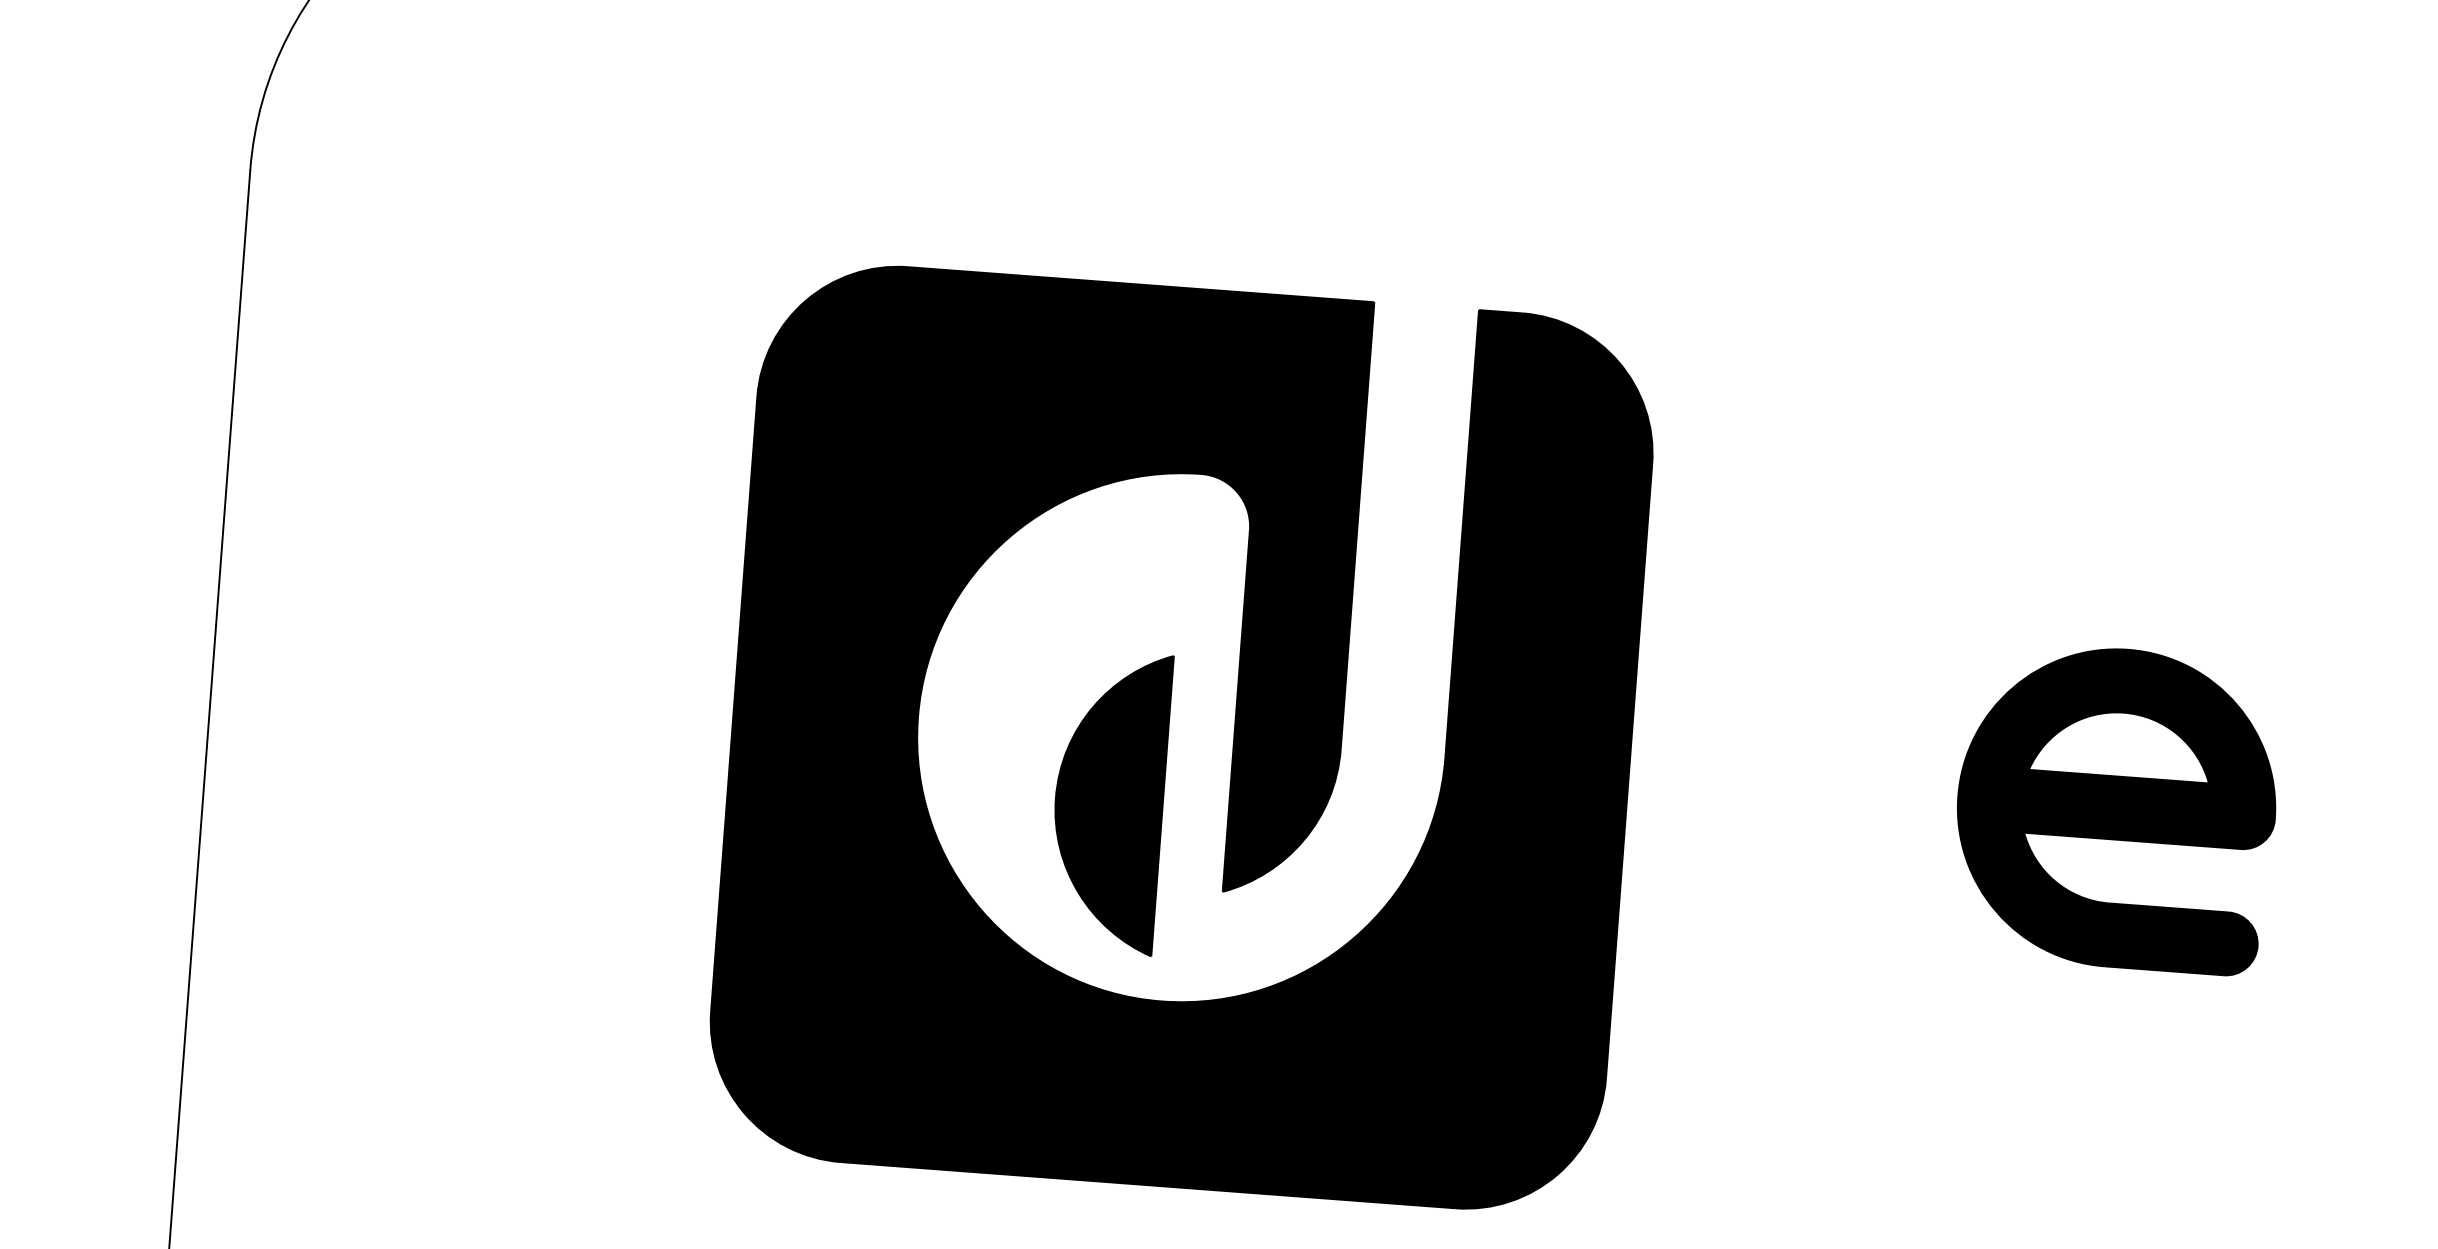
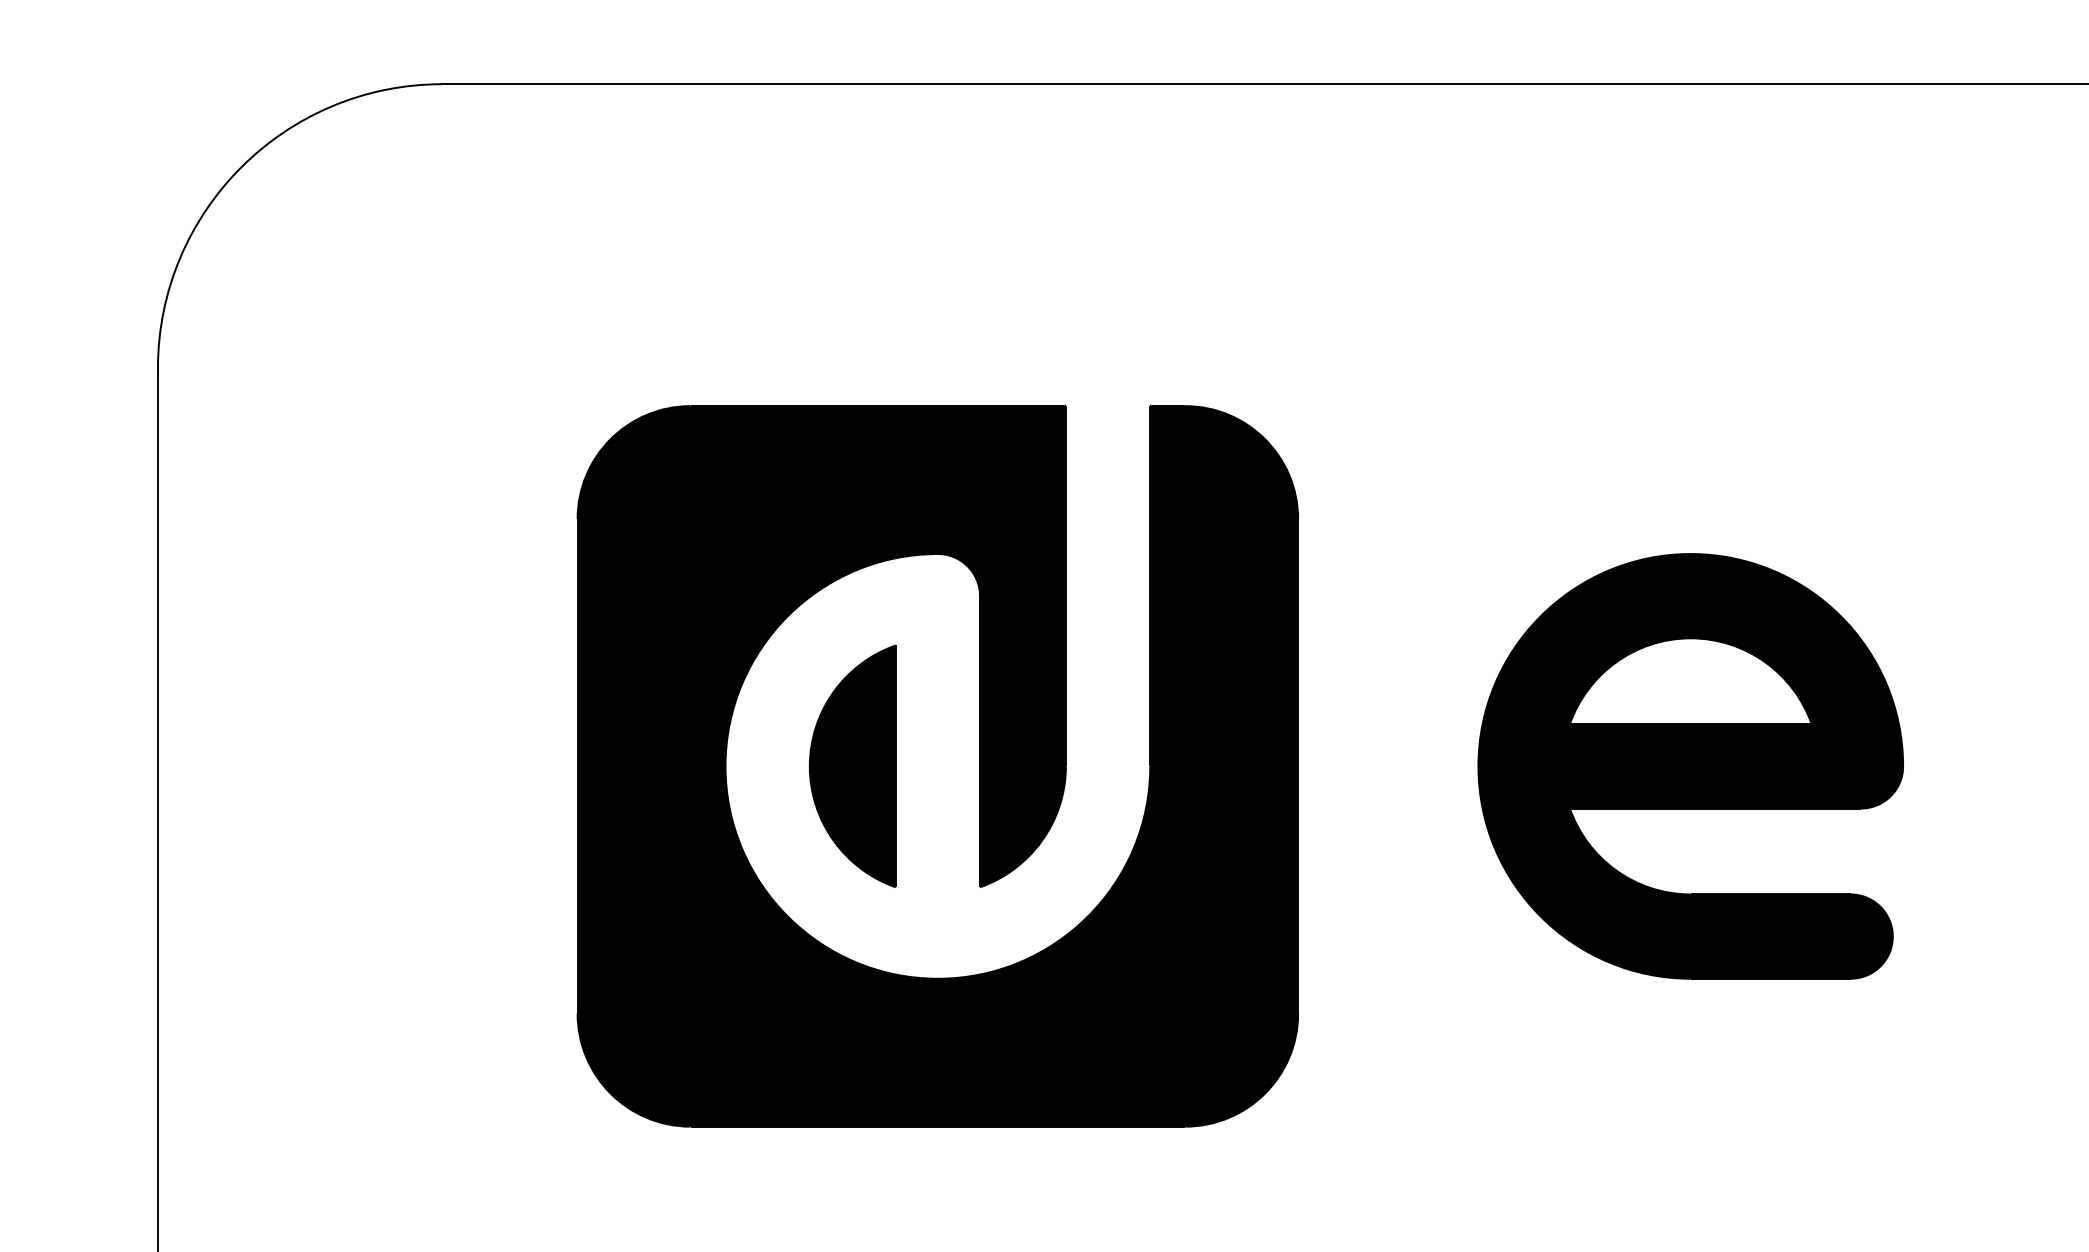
part: (1108, 801) -> (852, 765), moved
part: (2116, 808) -> (1690, 766), size x1.67

